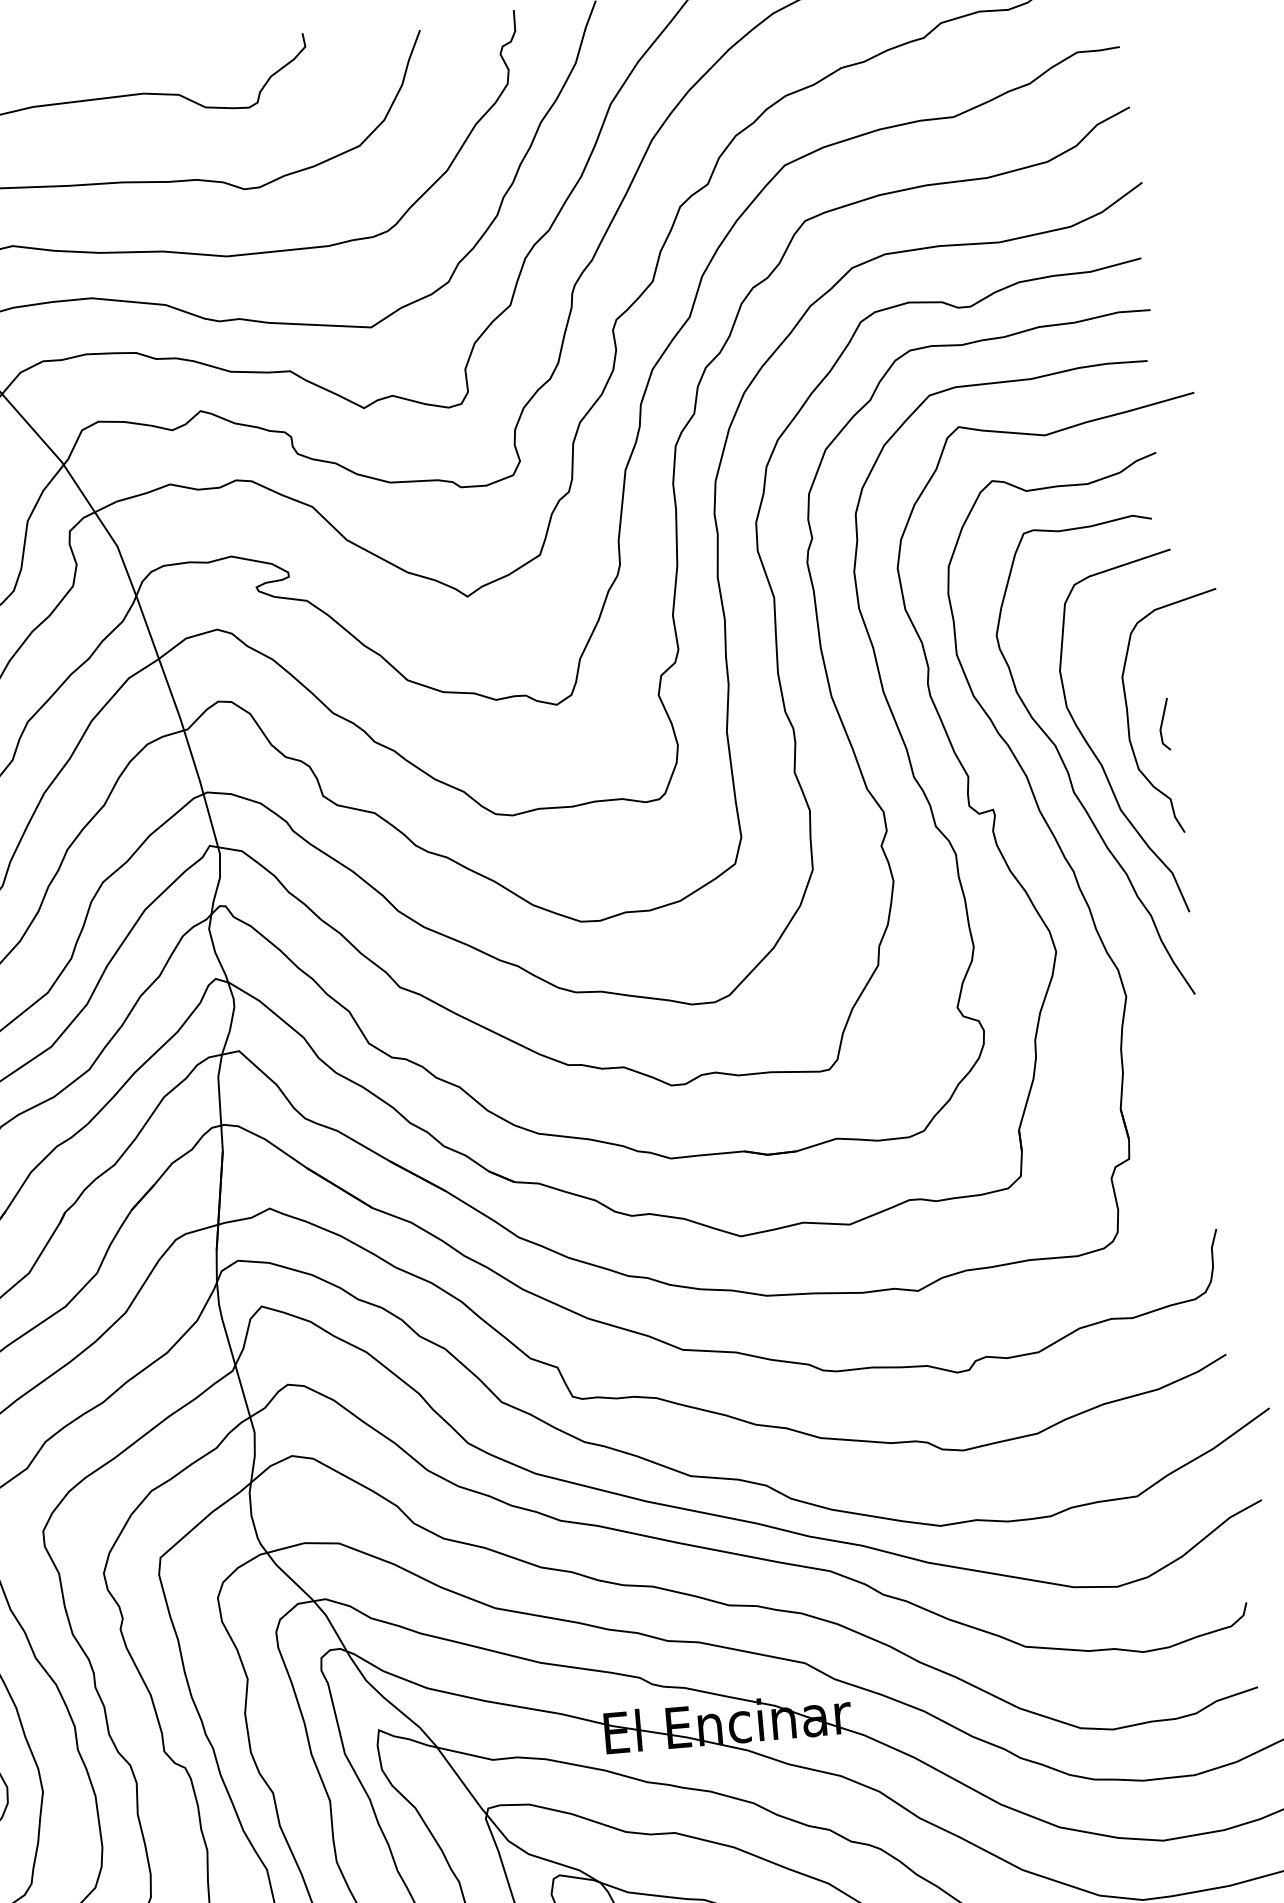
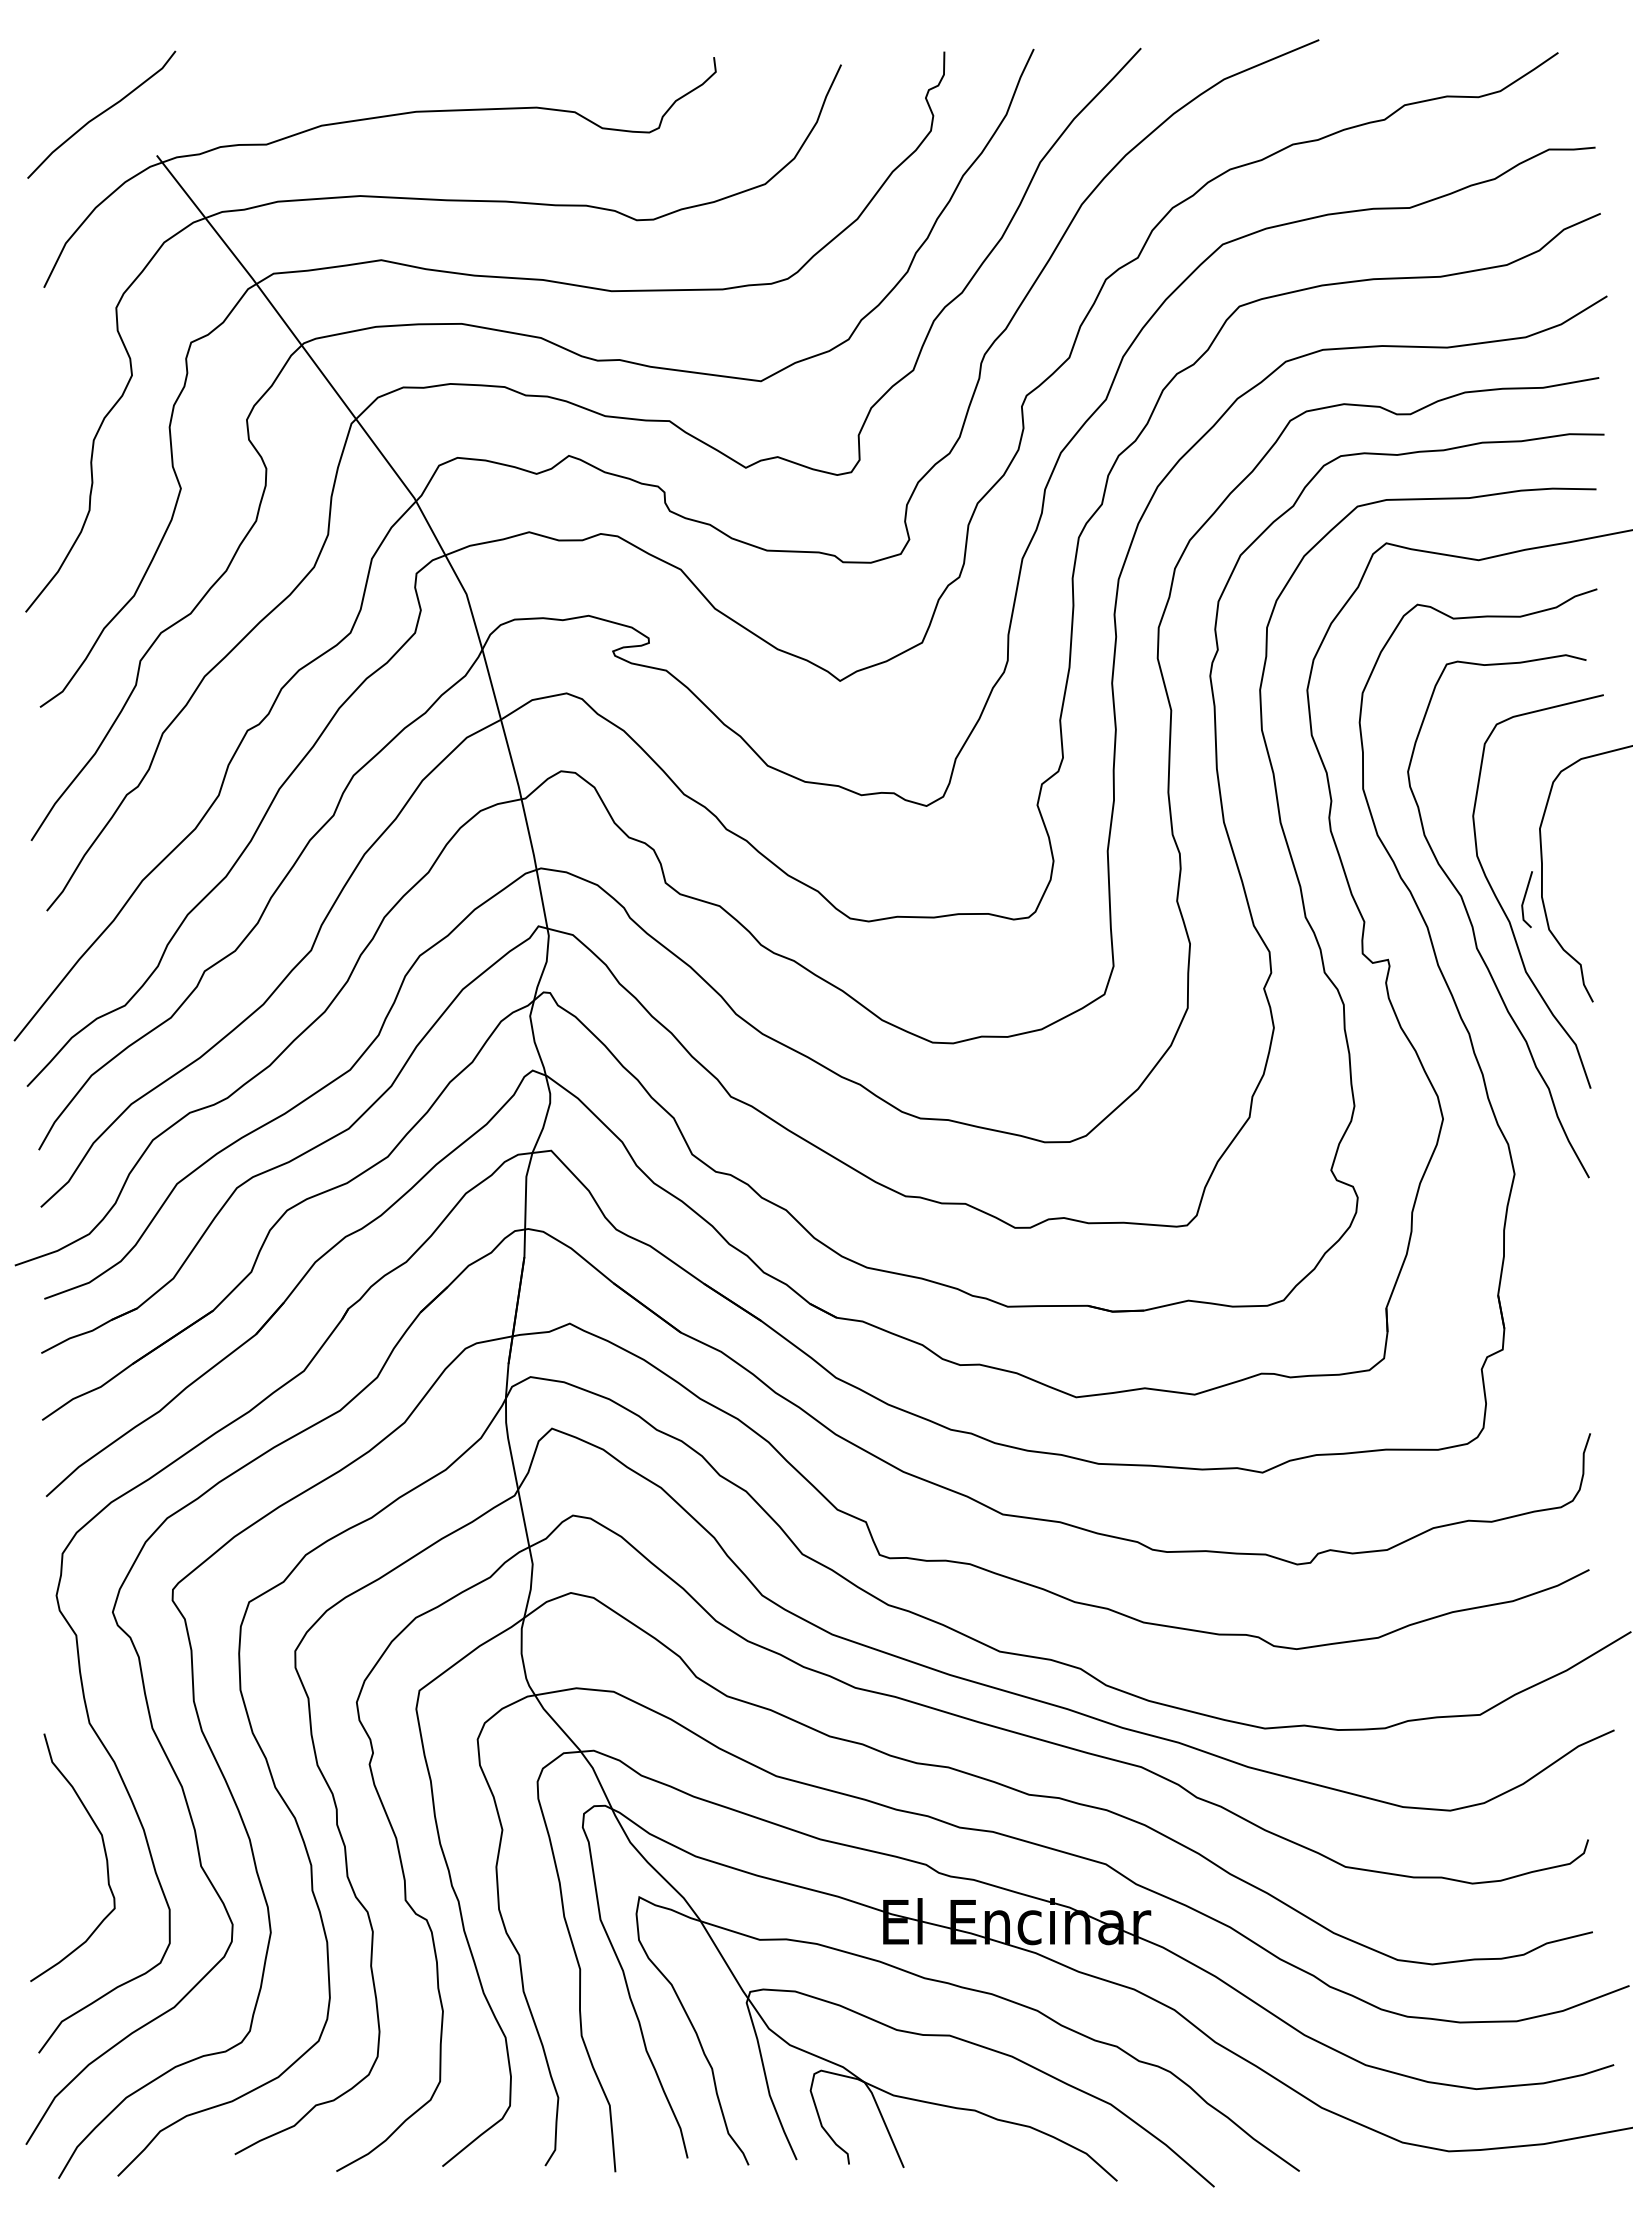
part: (1163, 724) -> (1526, 899), moved

